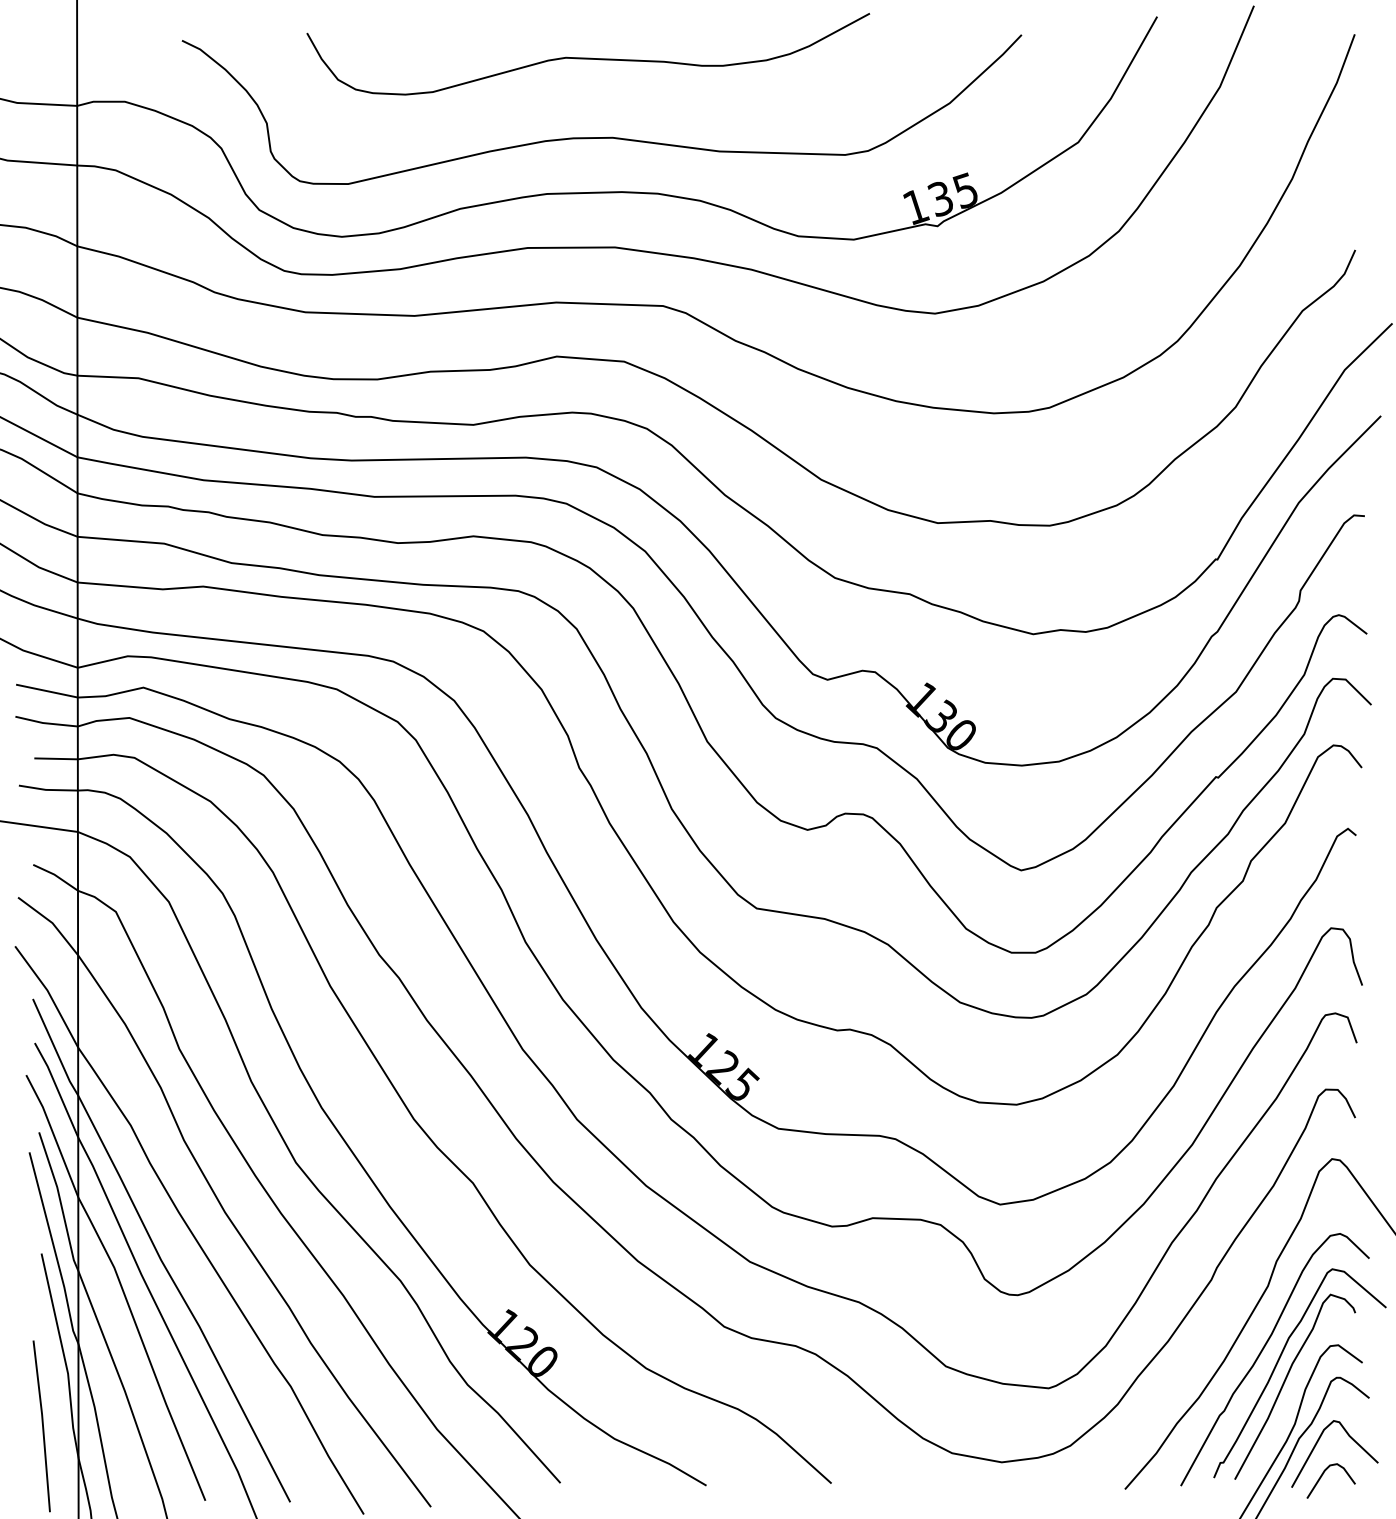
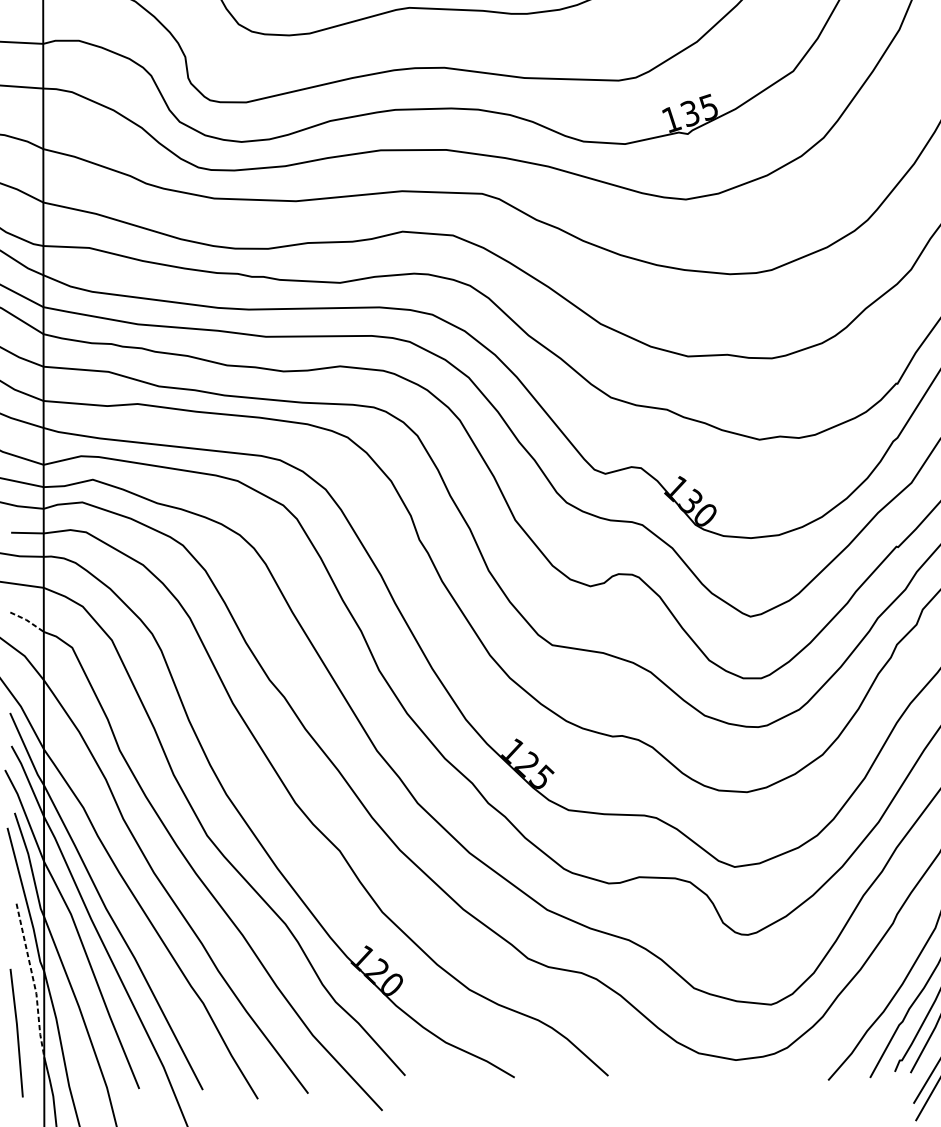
line: (56, 875) -> (27, 620), solid -> dashed
line: (64, 1357) -> (33, 981), solid -> dashed

